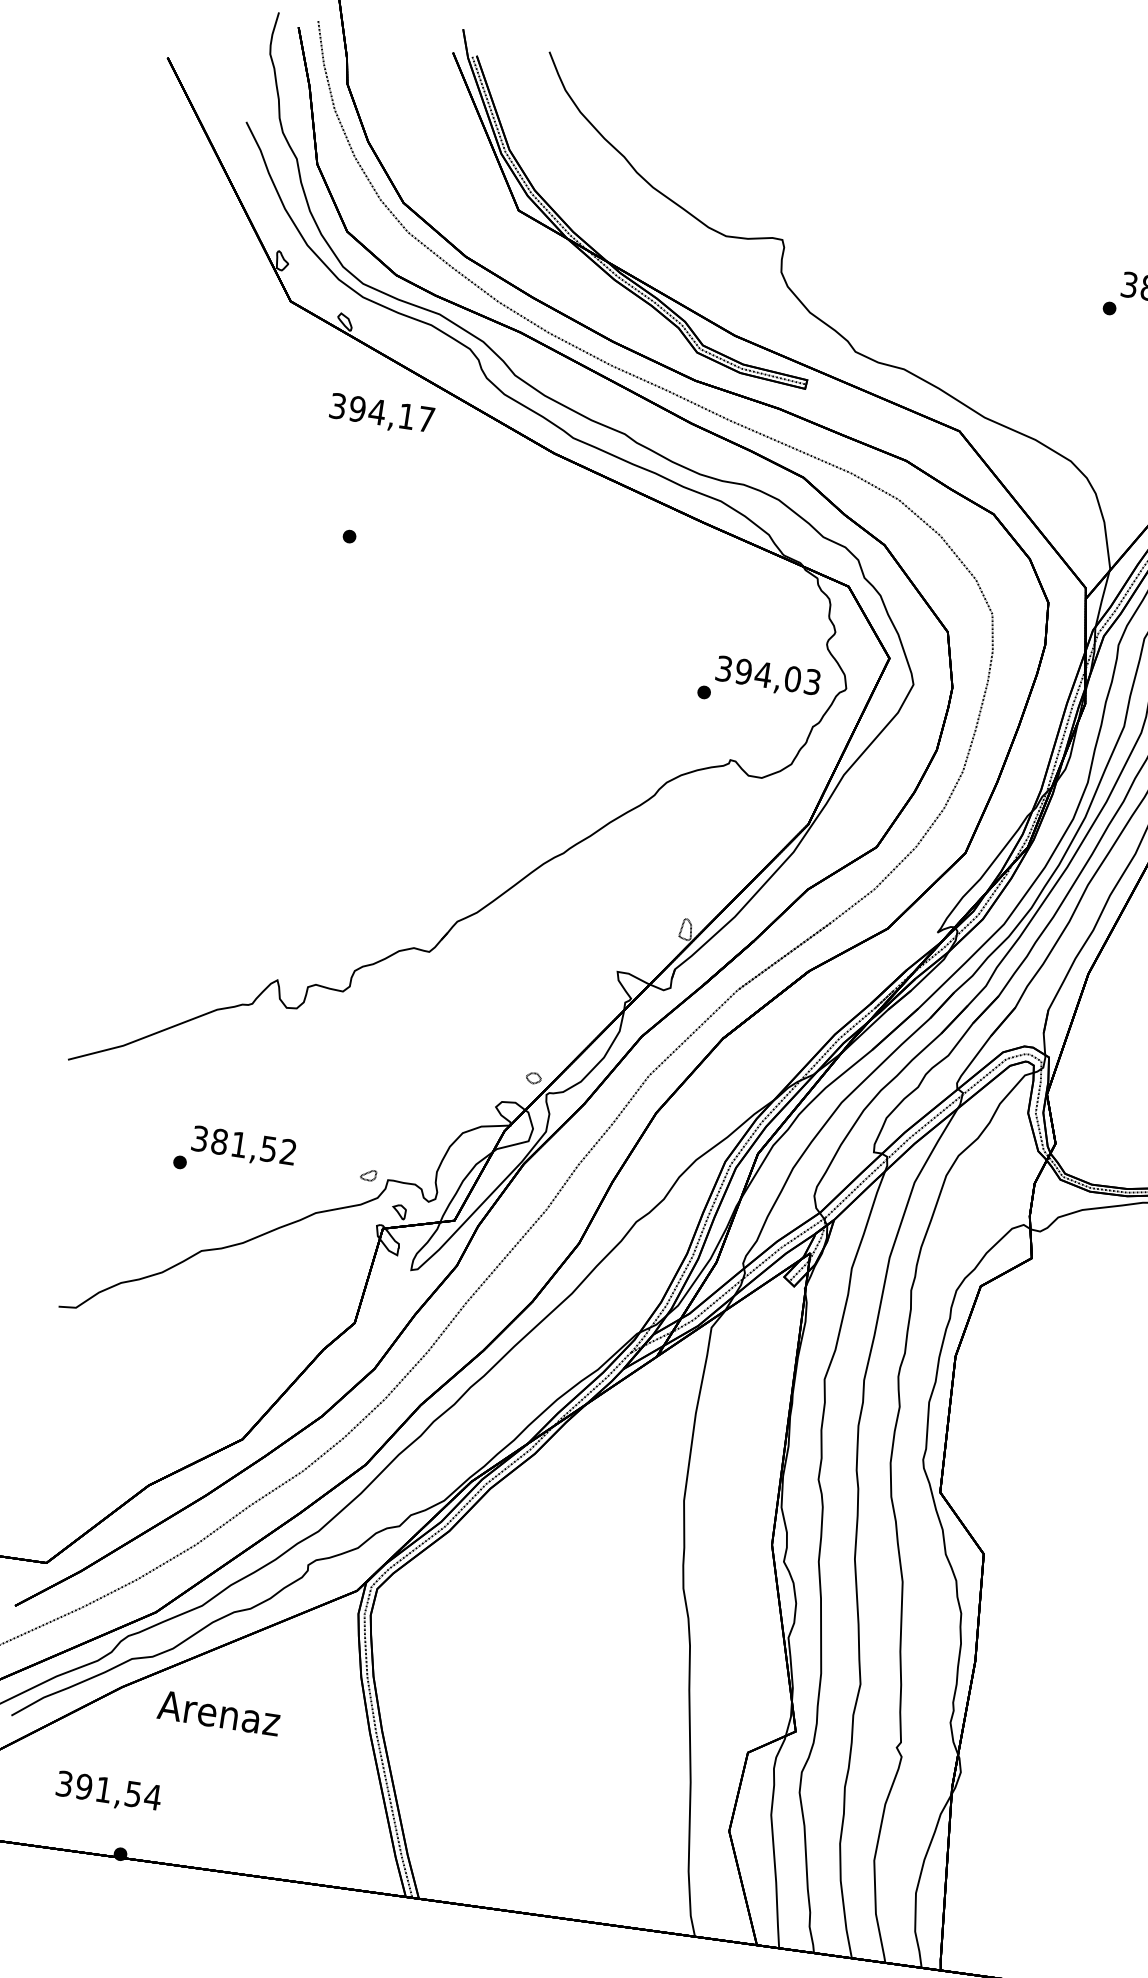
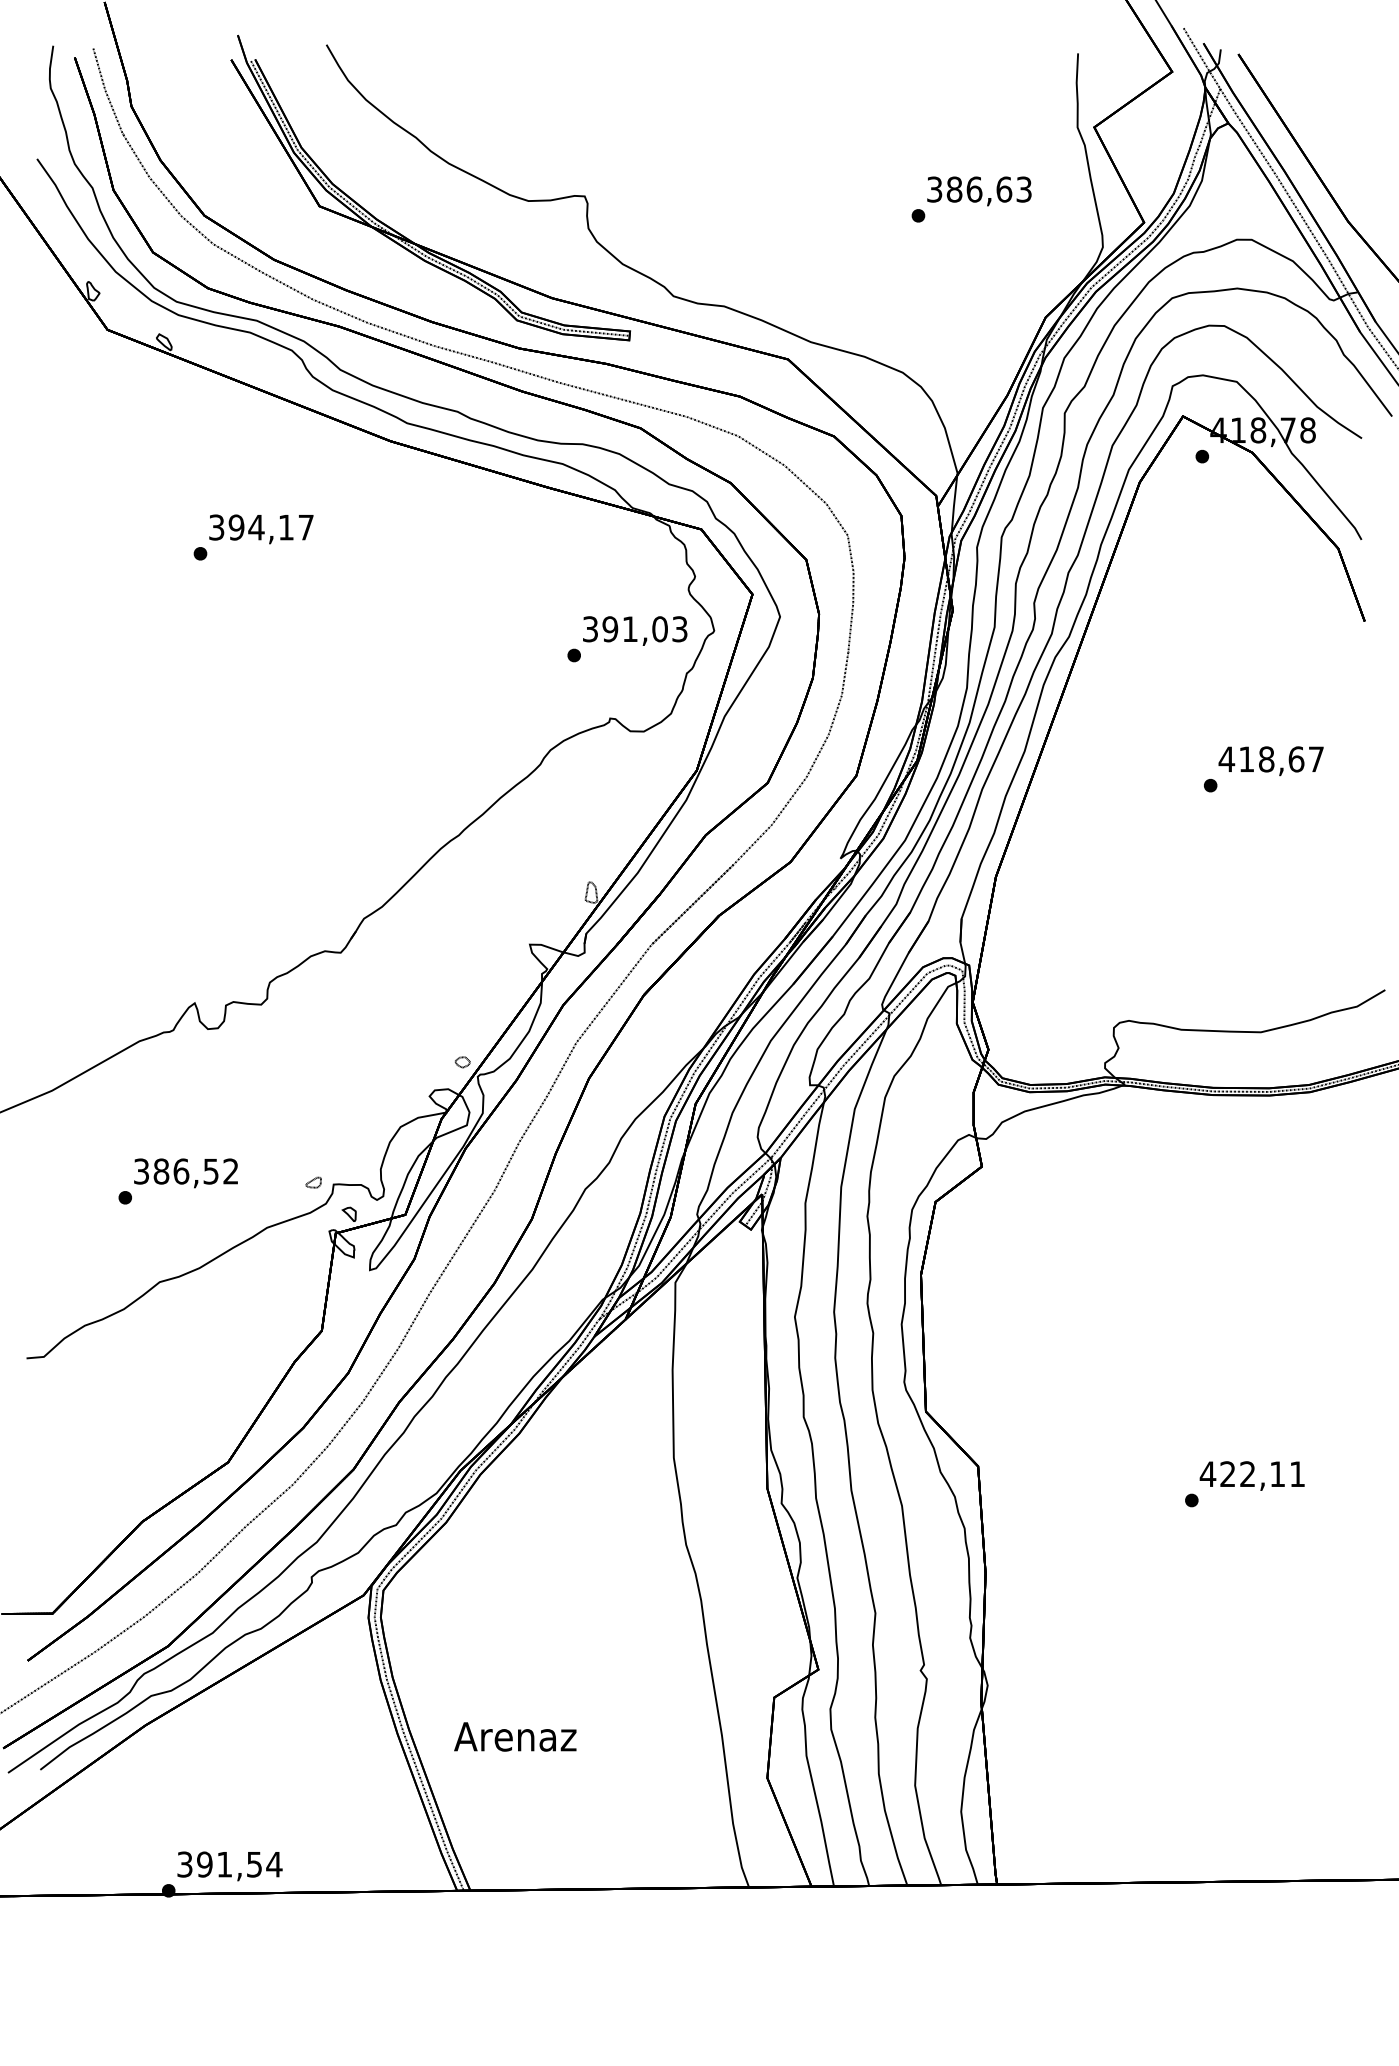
text: (381, 414) -> (261, 529), moved
text: (763, 674) -> (630, 628), 394,03 -> 391,03
text: (239, 1144) -> (181, 1171), 381,52 -> 386,52
text: (219, 1712) -> (515, 1736), moved
text: (108, 1792) -> (229, 1866), moved

